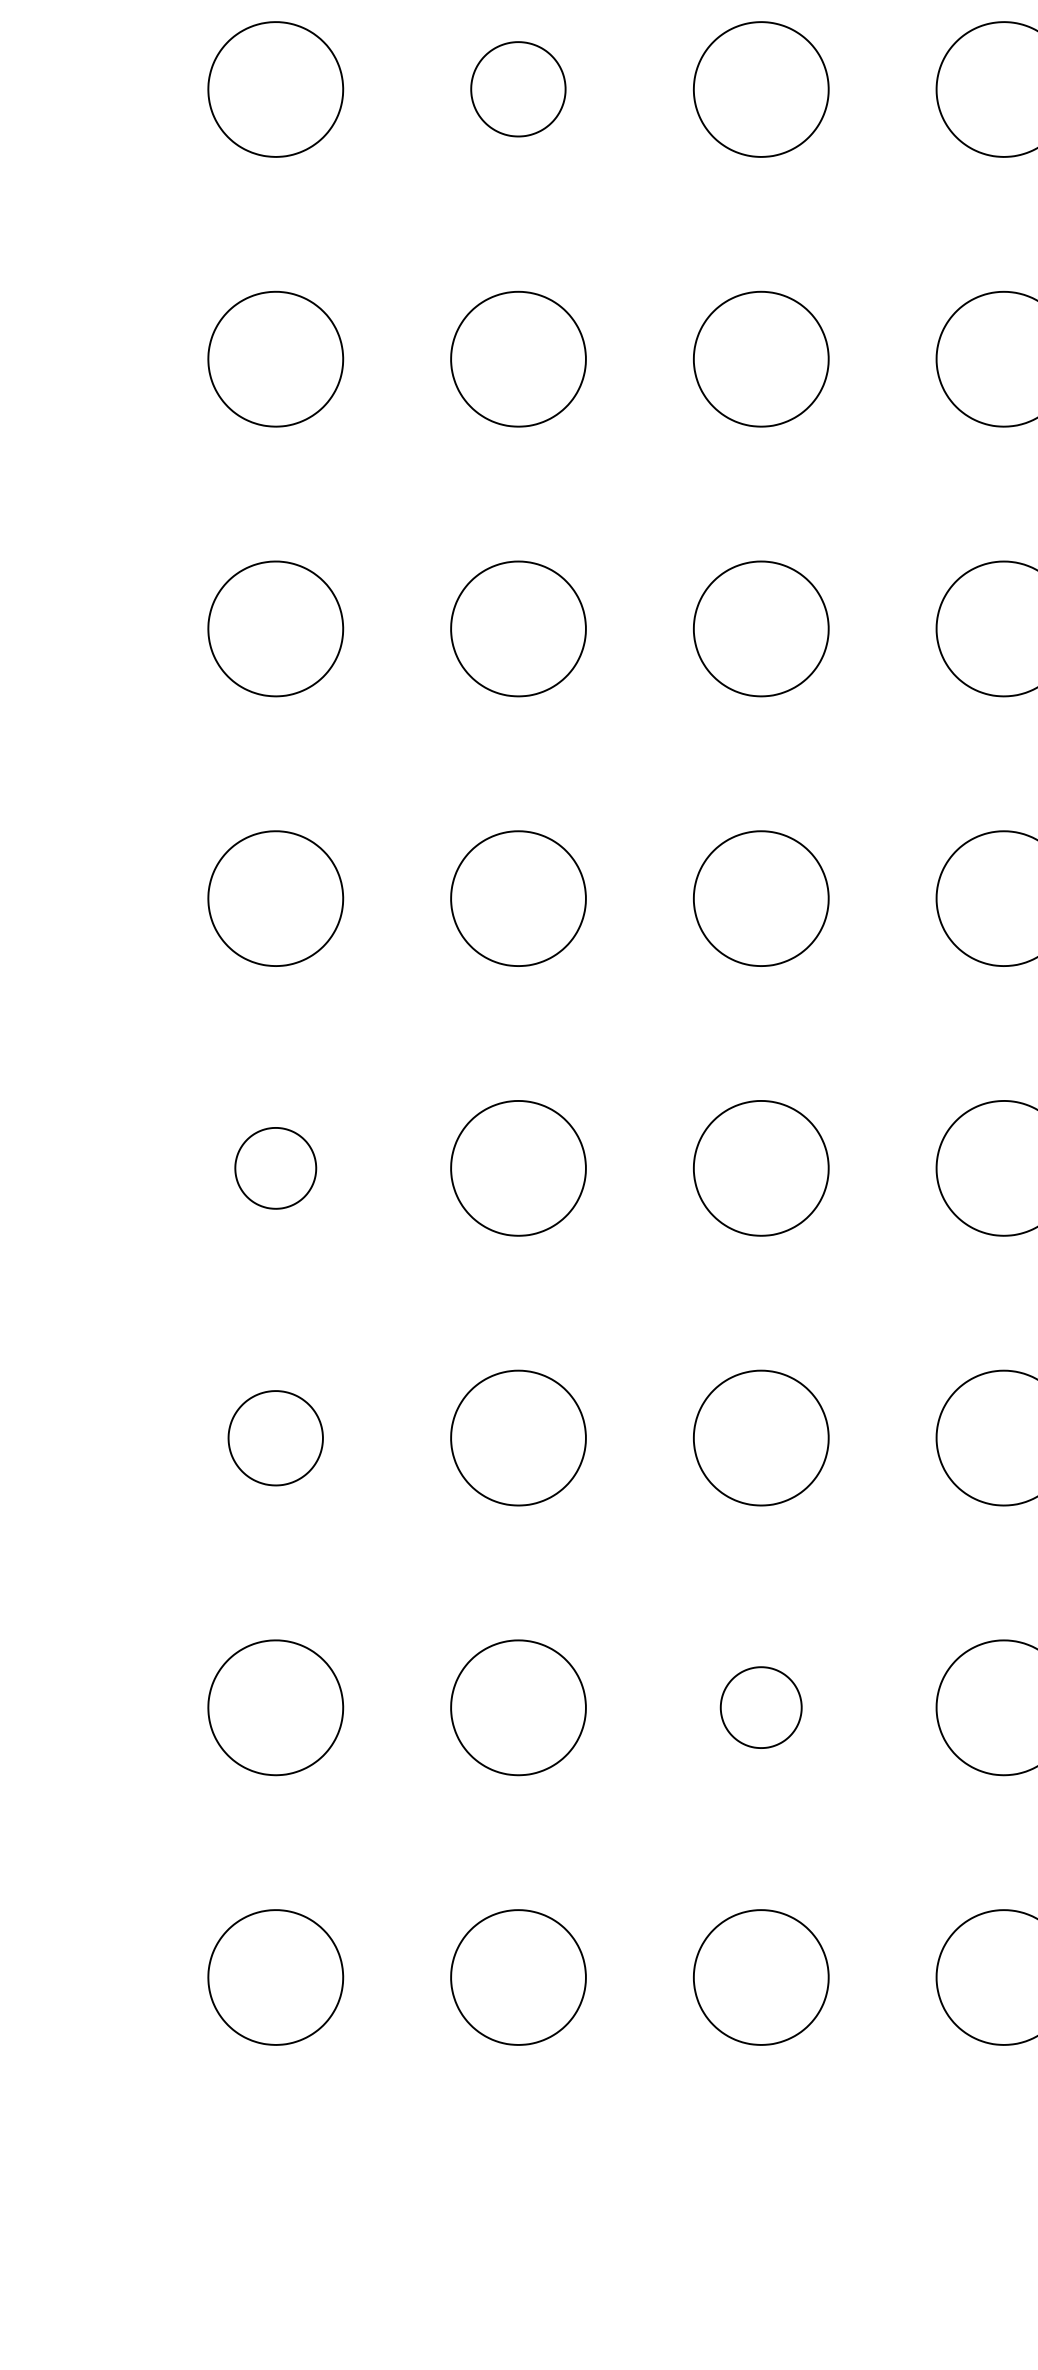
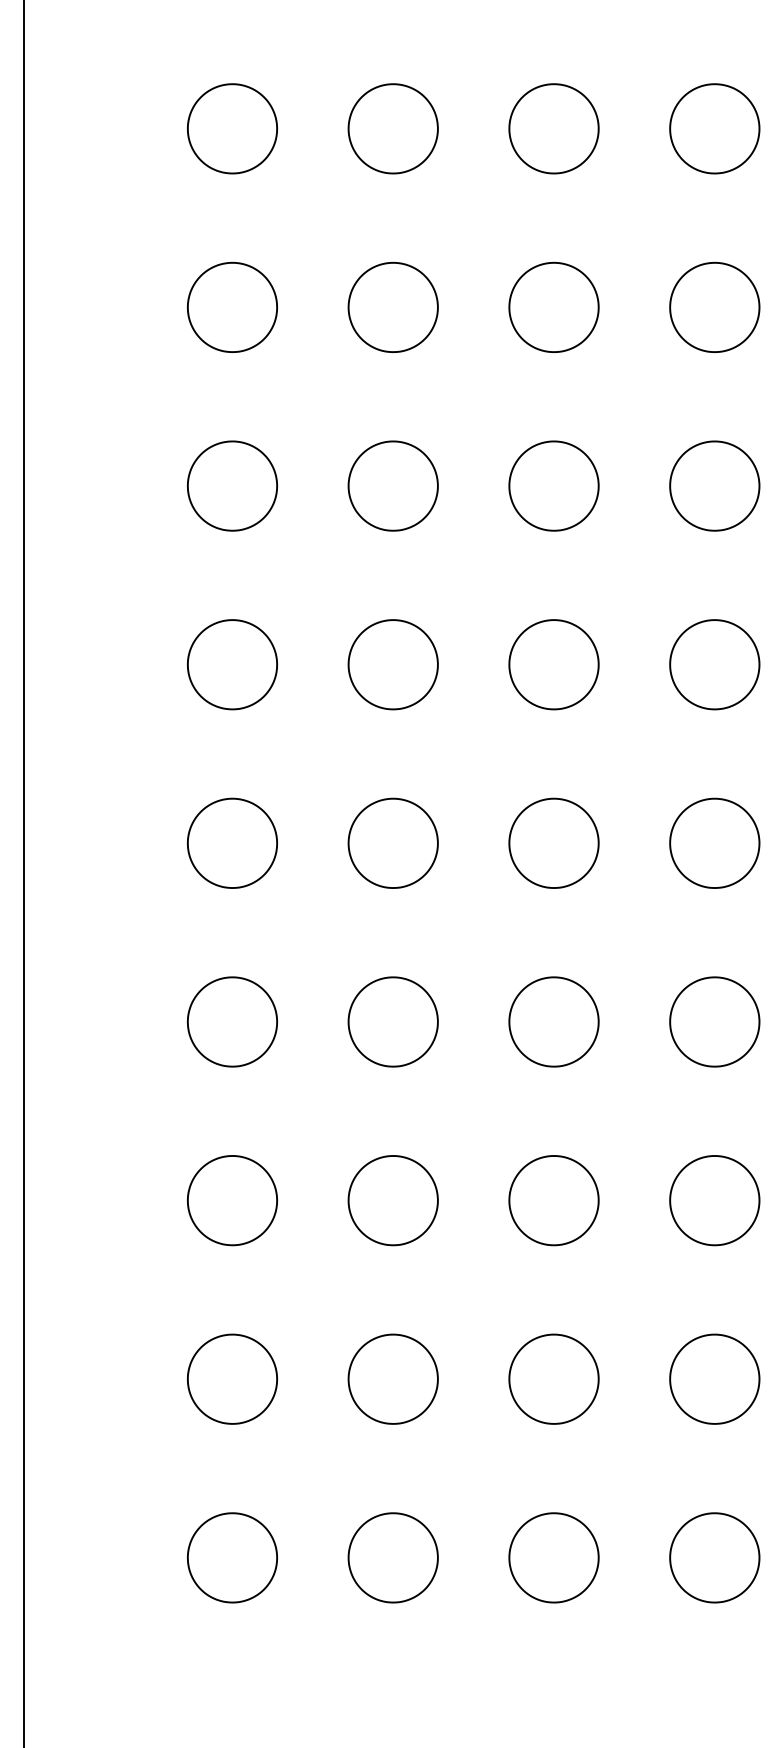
part: (517, 88) -> (392, 306), size x1.43
part: (275, 1167) -> (232, 1021), size x1.67
part: (275, 1437) -> (232, 1200), size x1.43
part: (760, 1706) -> (553, 1378), size x1.67

